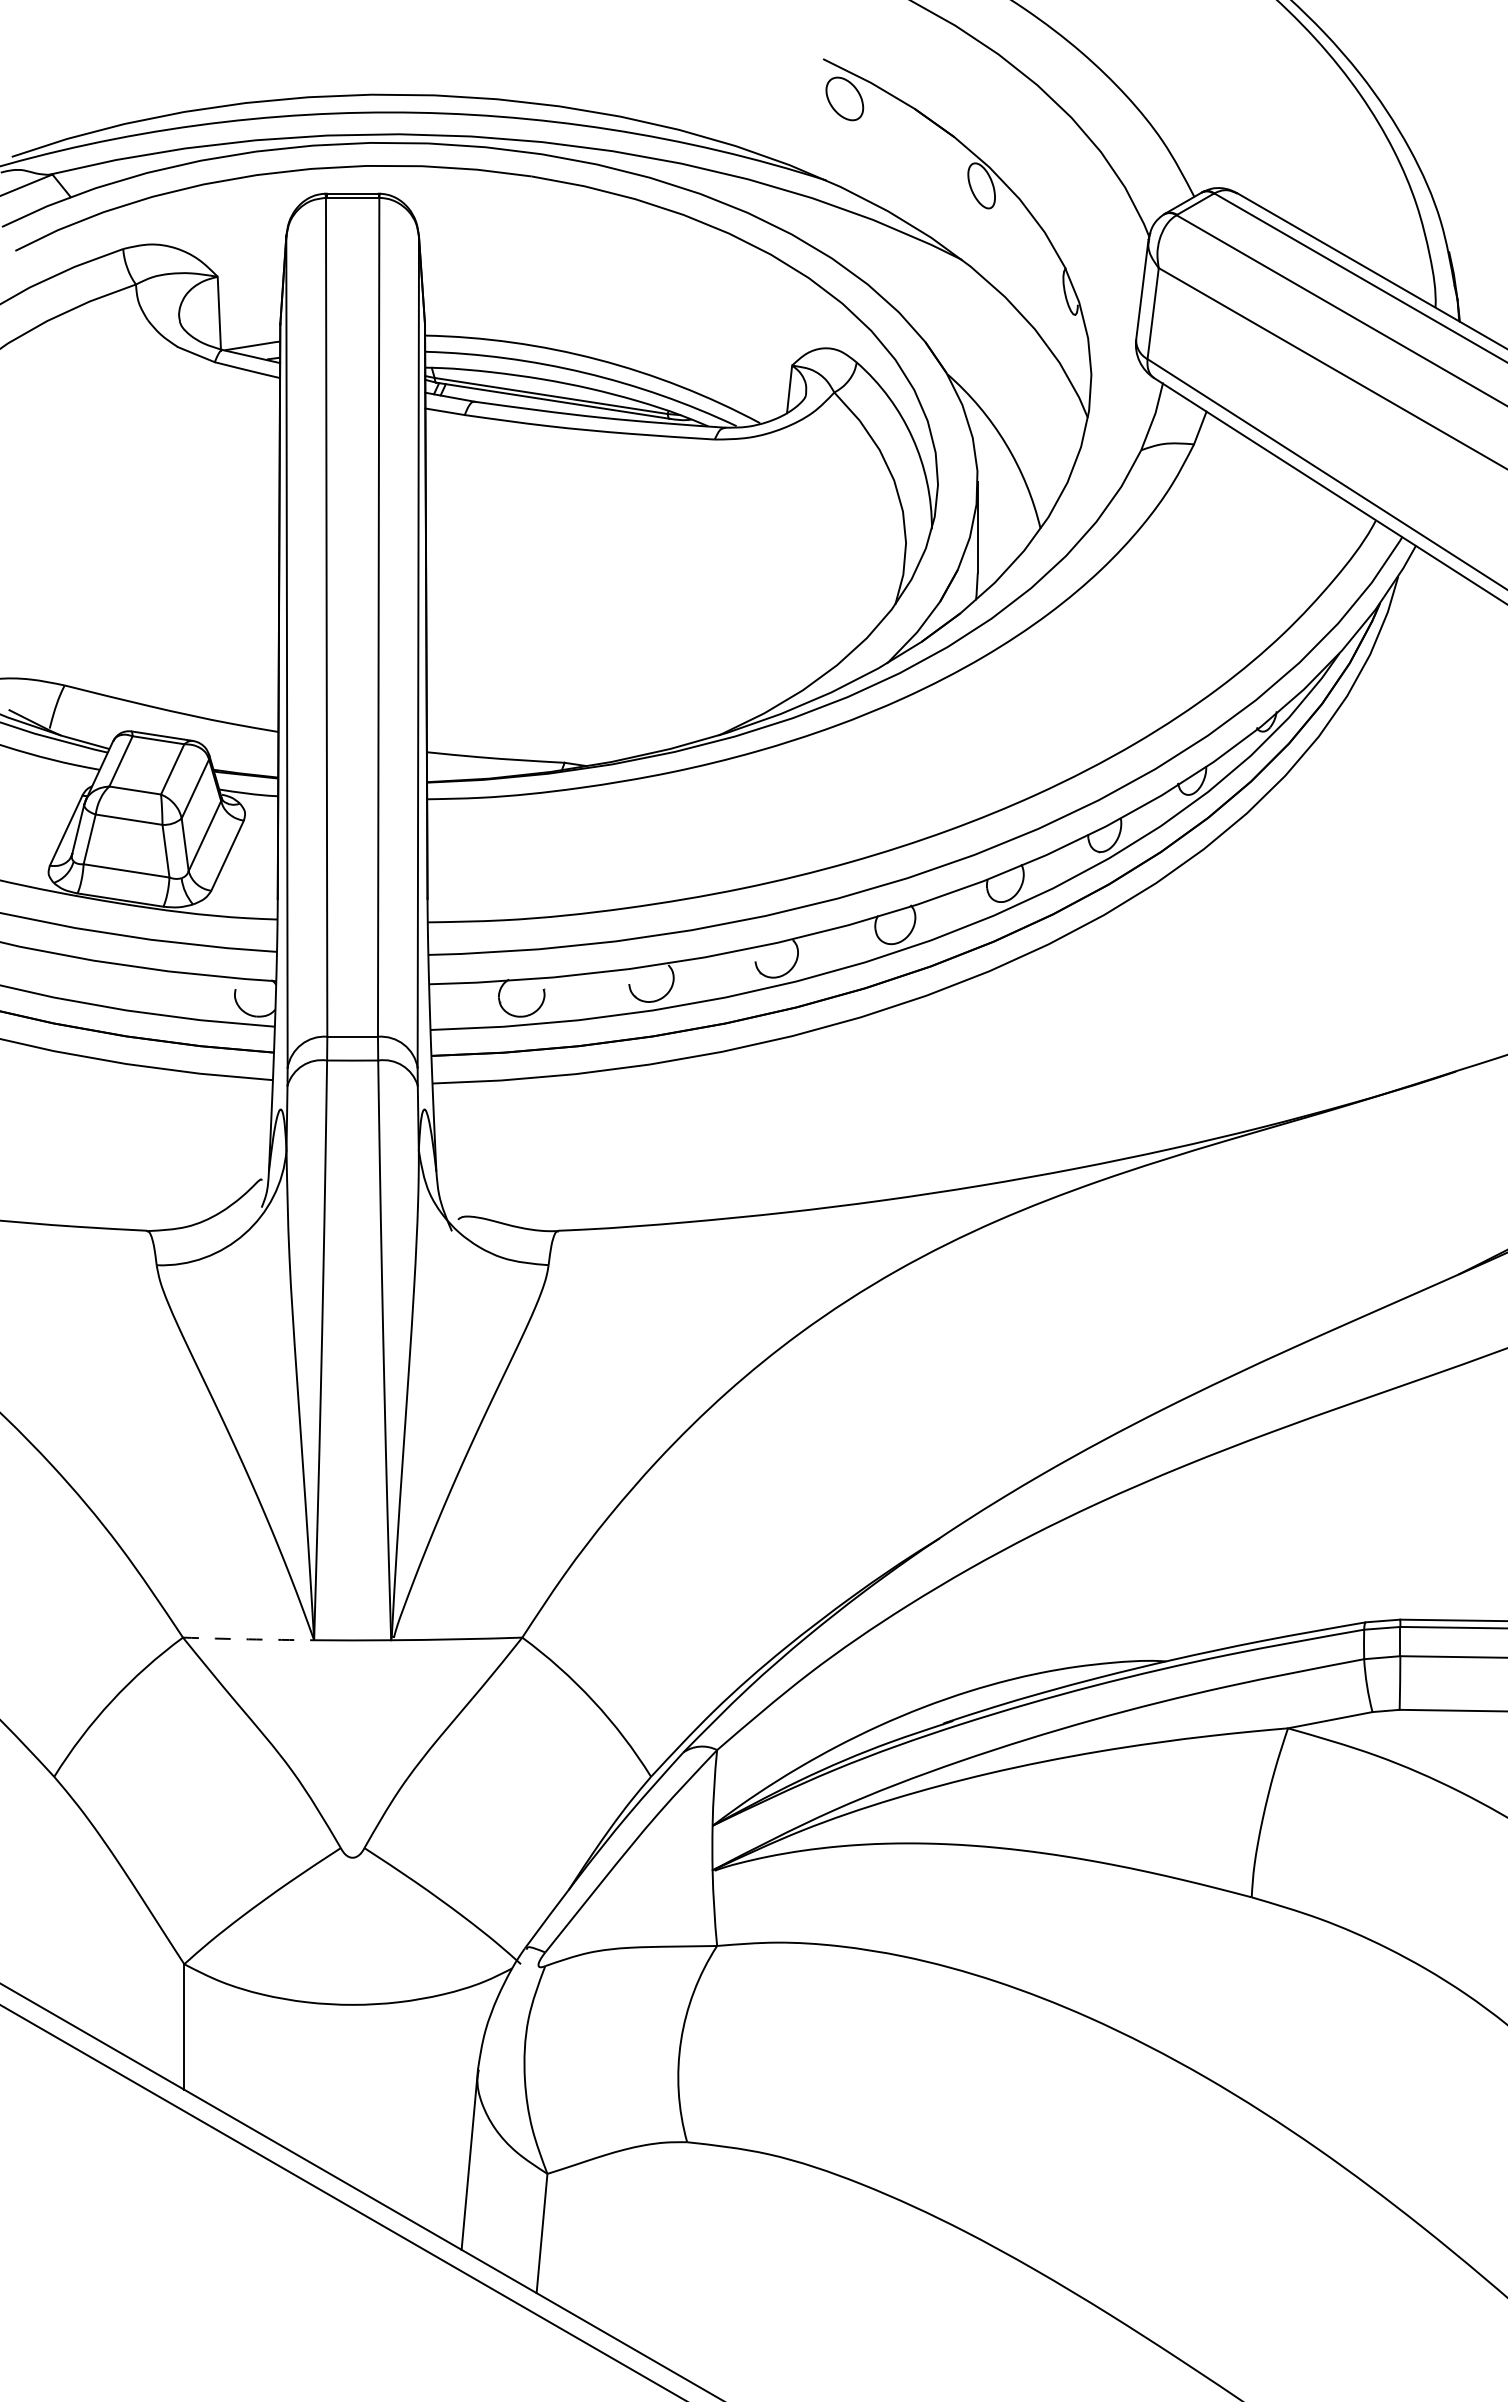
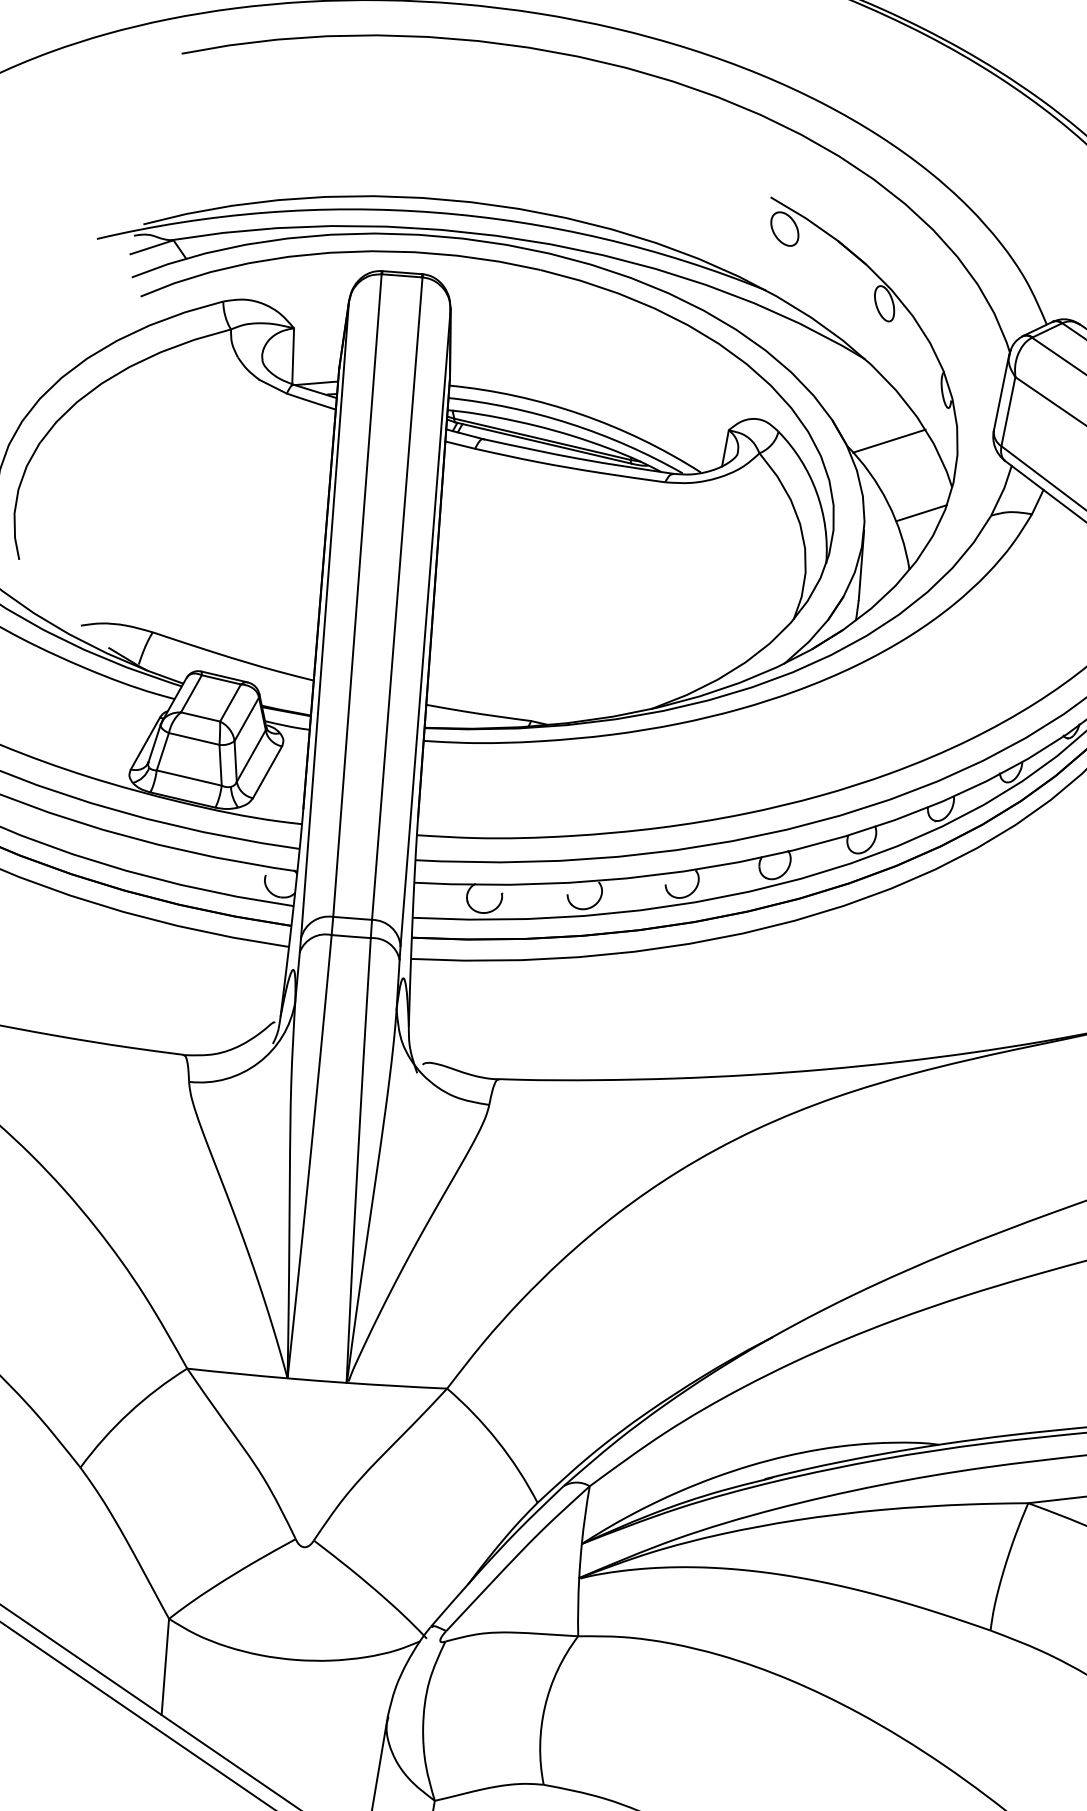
line: (1001, 363) -> (889, 440), added
line: (1050, 453) -> (921, 512), added
arc: (248, 1639) -> (237, 1373), dashed -> solid

